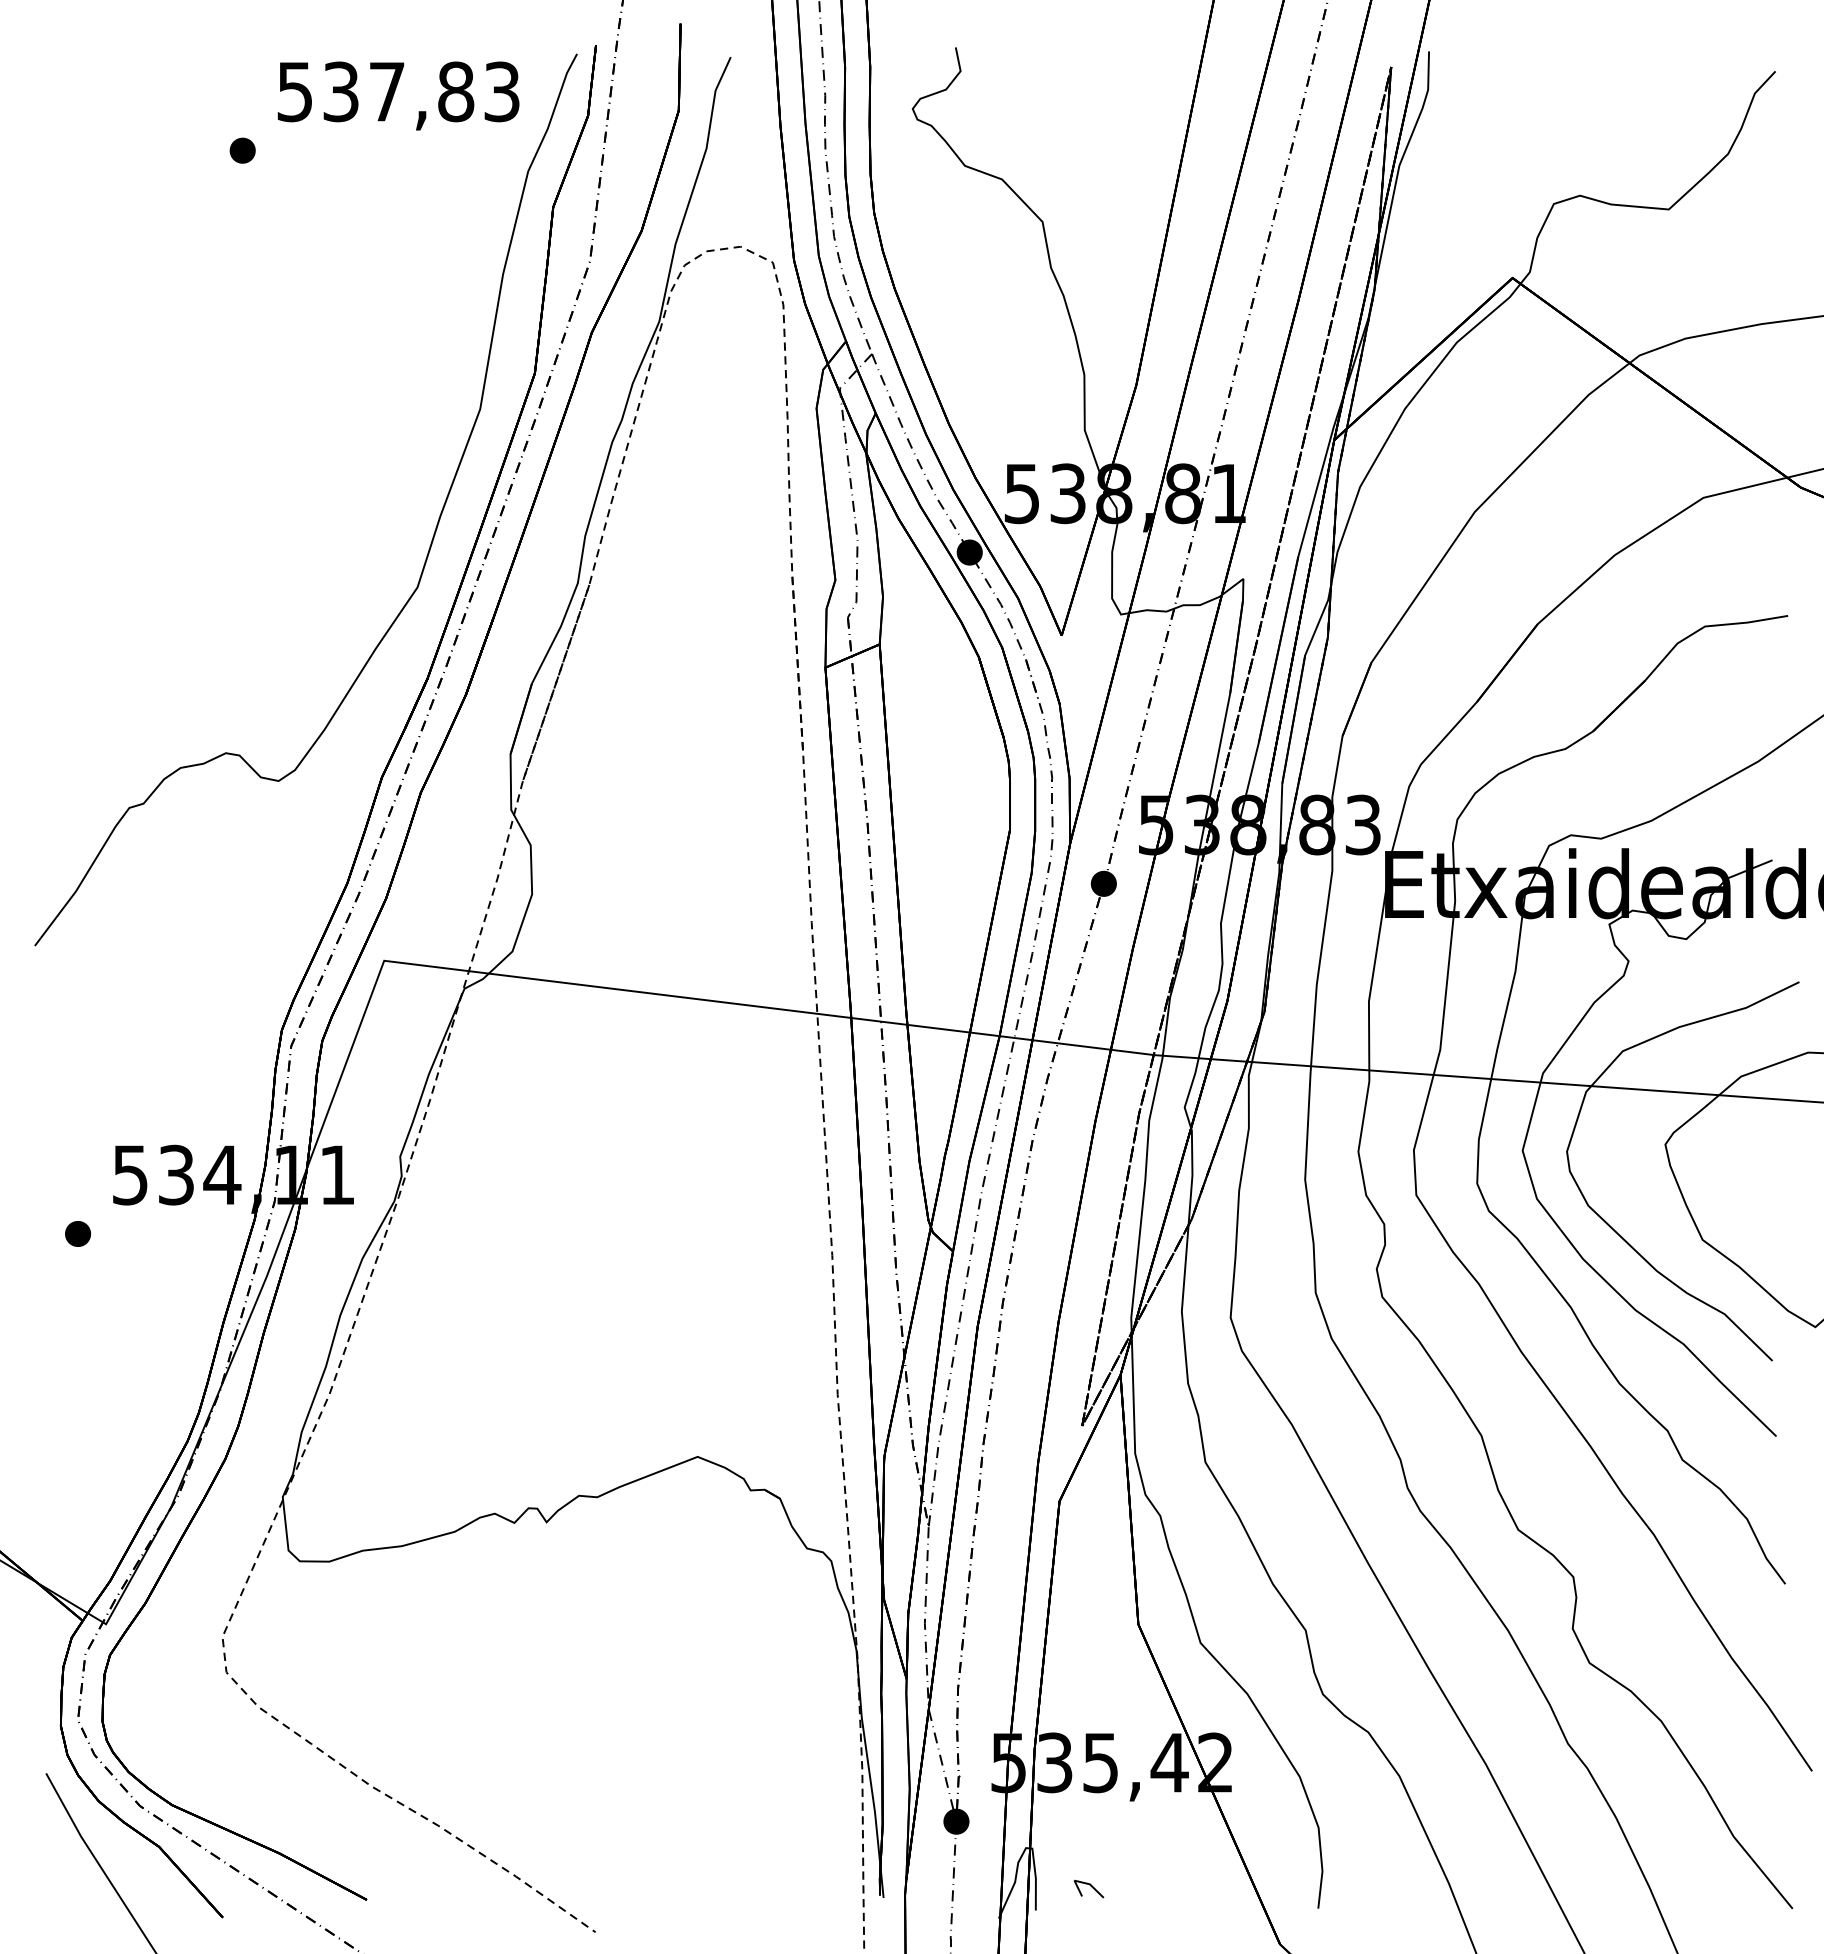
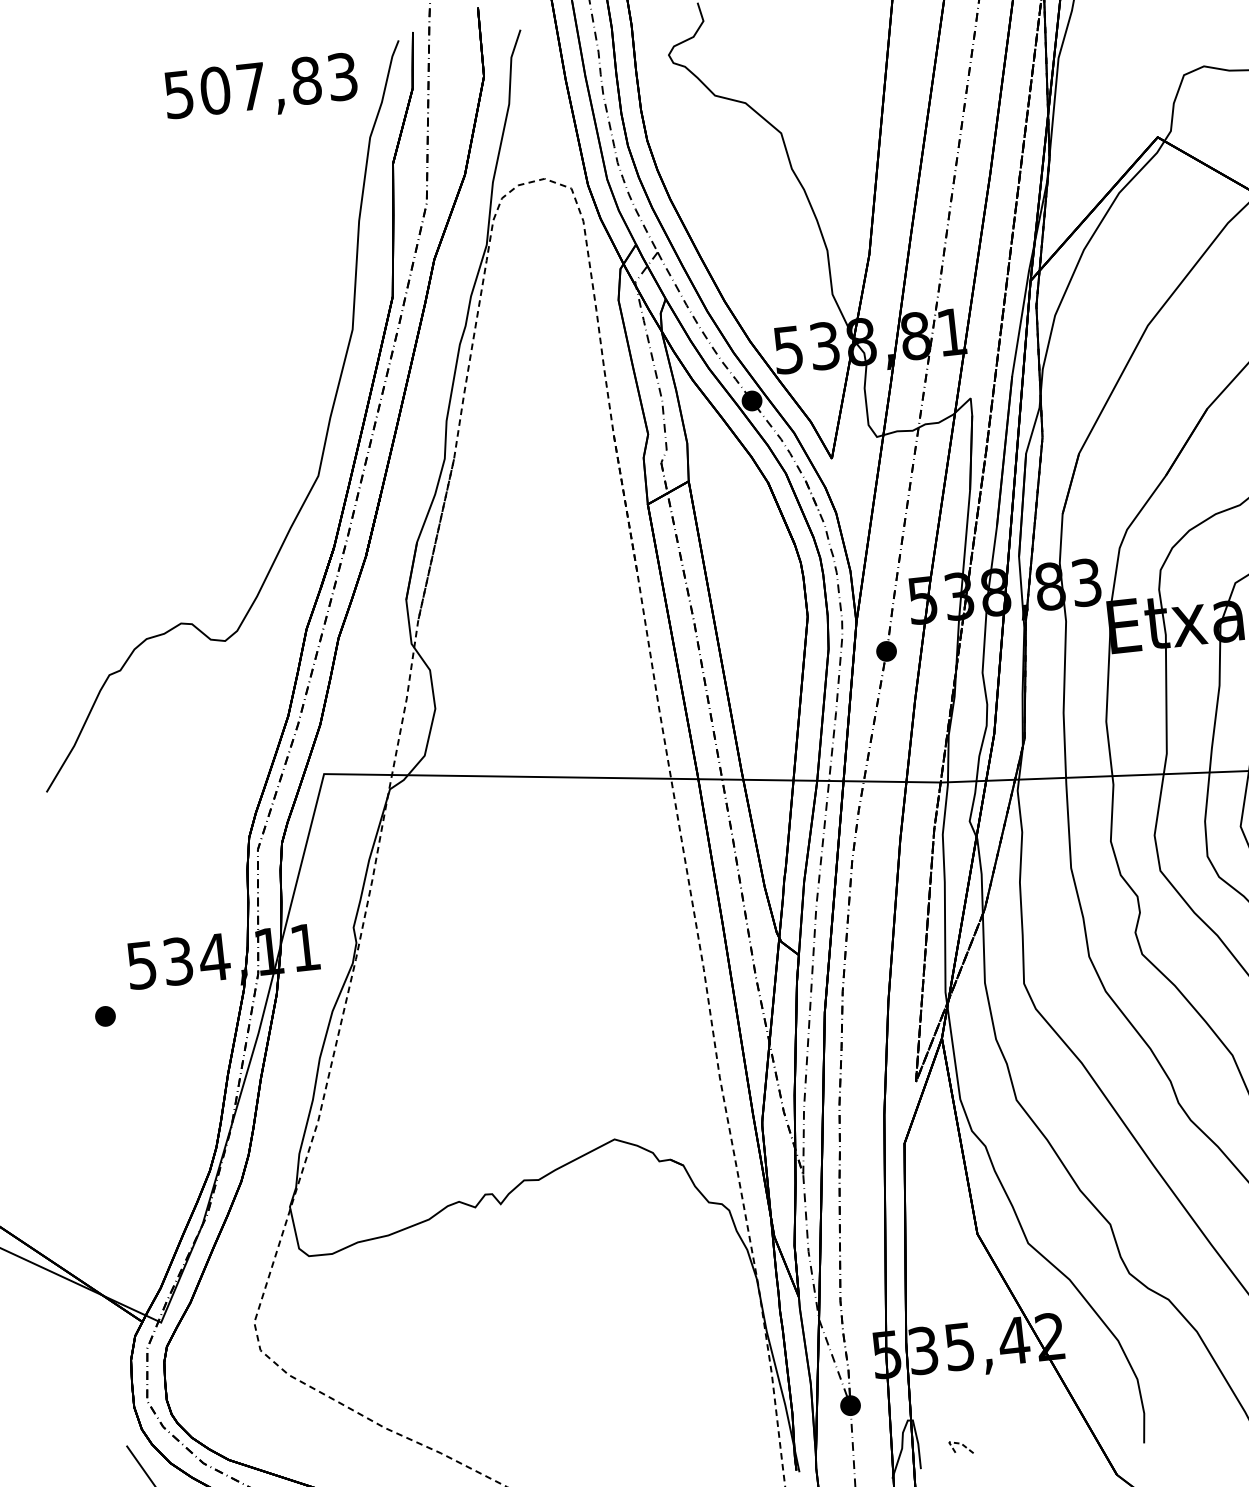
text: (341, 91) -> (215, 90), 537,83 -> 507,83
part: (242, 150) -> (142, 145), removed
line: (1083, 1882) -> (956, 1442), solid -> dashed

